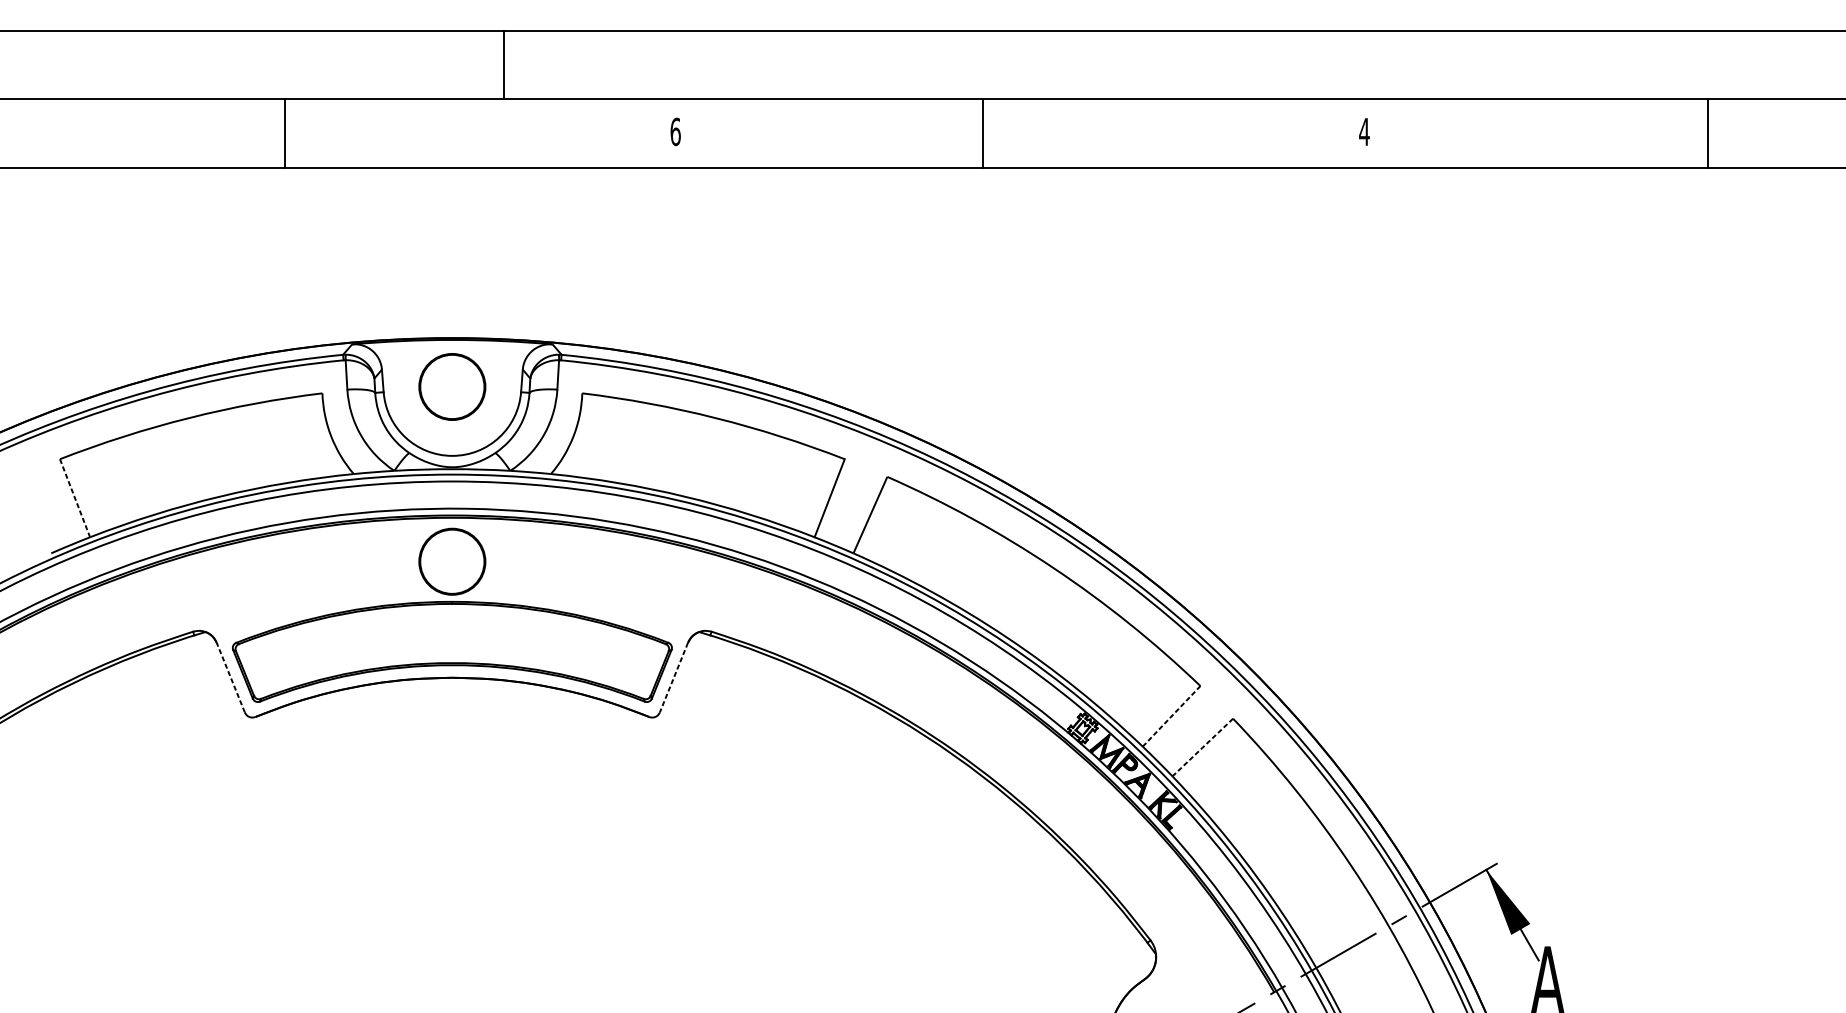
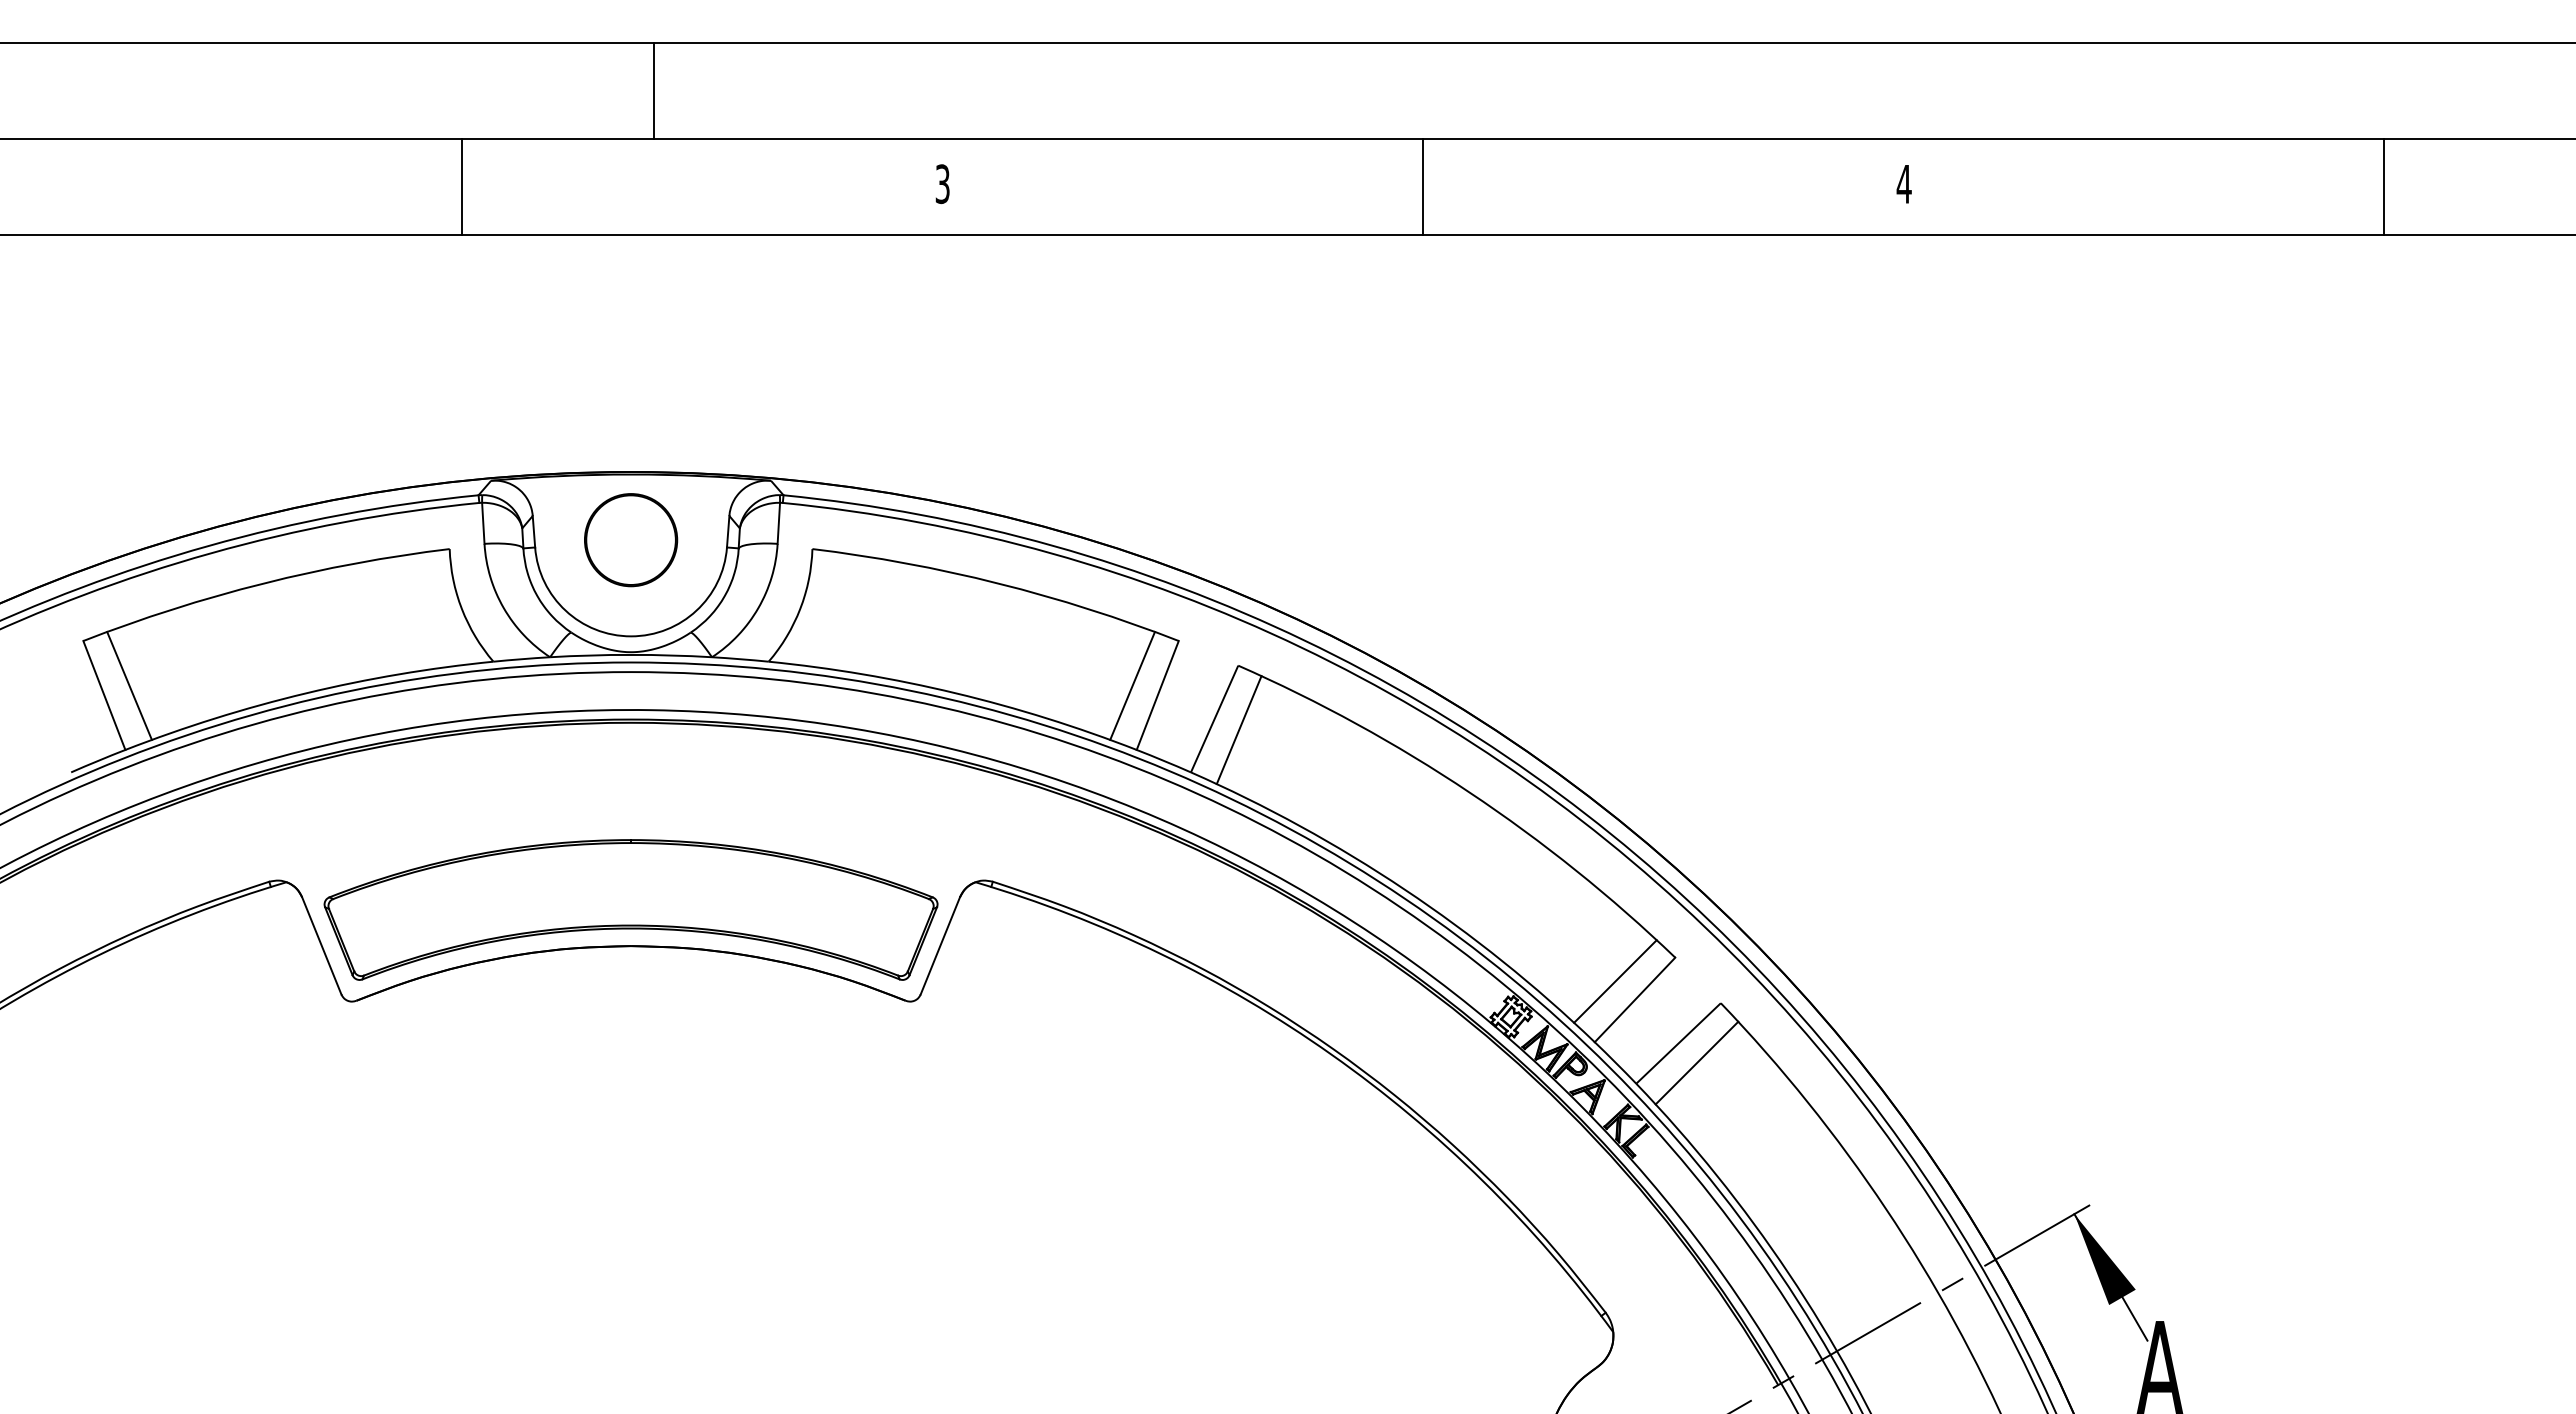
line: (504, 64) -> (654, 90), moved
text: (675, 132) -> (942, 184), 6 -> 3
line: (284, 133) -> (461, 186), moved
line: (983, 133) -> (1423, 186), moved
line: (93, 491) -> (129, 685), added
line: (811, 491) -> (1132, 685), added
line: (75, 498) -> (104, 695), dashed -> solid
line: (887, 523) -> (1238, 730), added
part: (452, 562) -> (631, 784), removed
line: (230, 677) -> (321, 945), dashed -> solid
line: (674, 678) -> (940, 946), dashed -> solid
line: (1157, 703) -> (1615, 981), added
line: (1171, 716) -> (1635, 999), dashed -> solid
line: (1202, 747) -> (1678, 1043), dashed -> solid
line: (1215, 761) -> (1696, 1062), added

